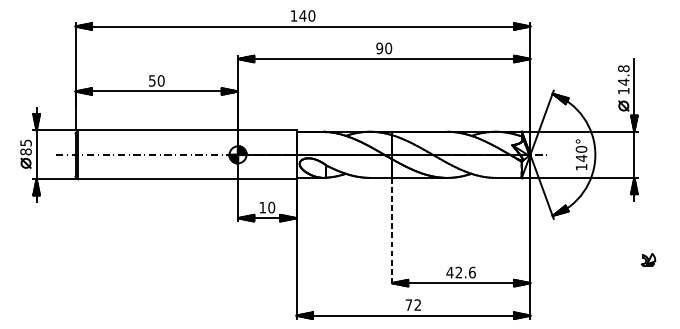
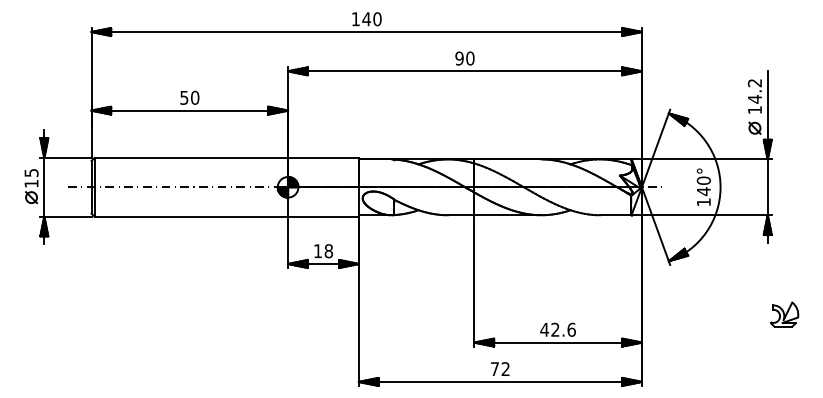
text: (624, 69) -> (755, 83), 14.8 -> 14.2
text: (26, 151) -> (31, 183), 85 -> 15
text: (271, 207) -> (328, 250), 10 -> 18
line: (392, 231) -> (474, 280), dashed -> solid
part: (648, 259) -> (784, 314), size x1.67

